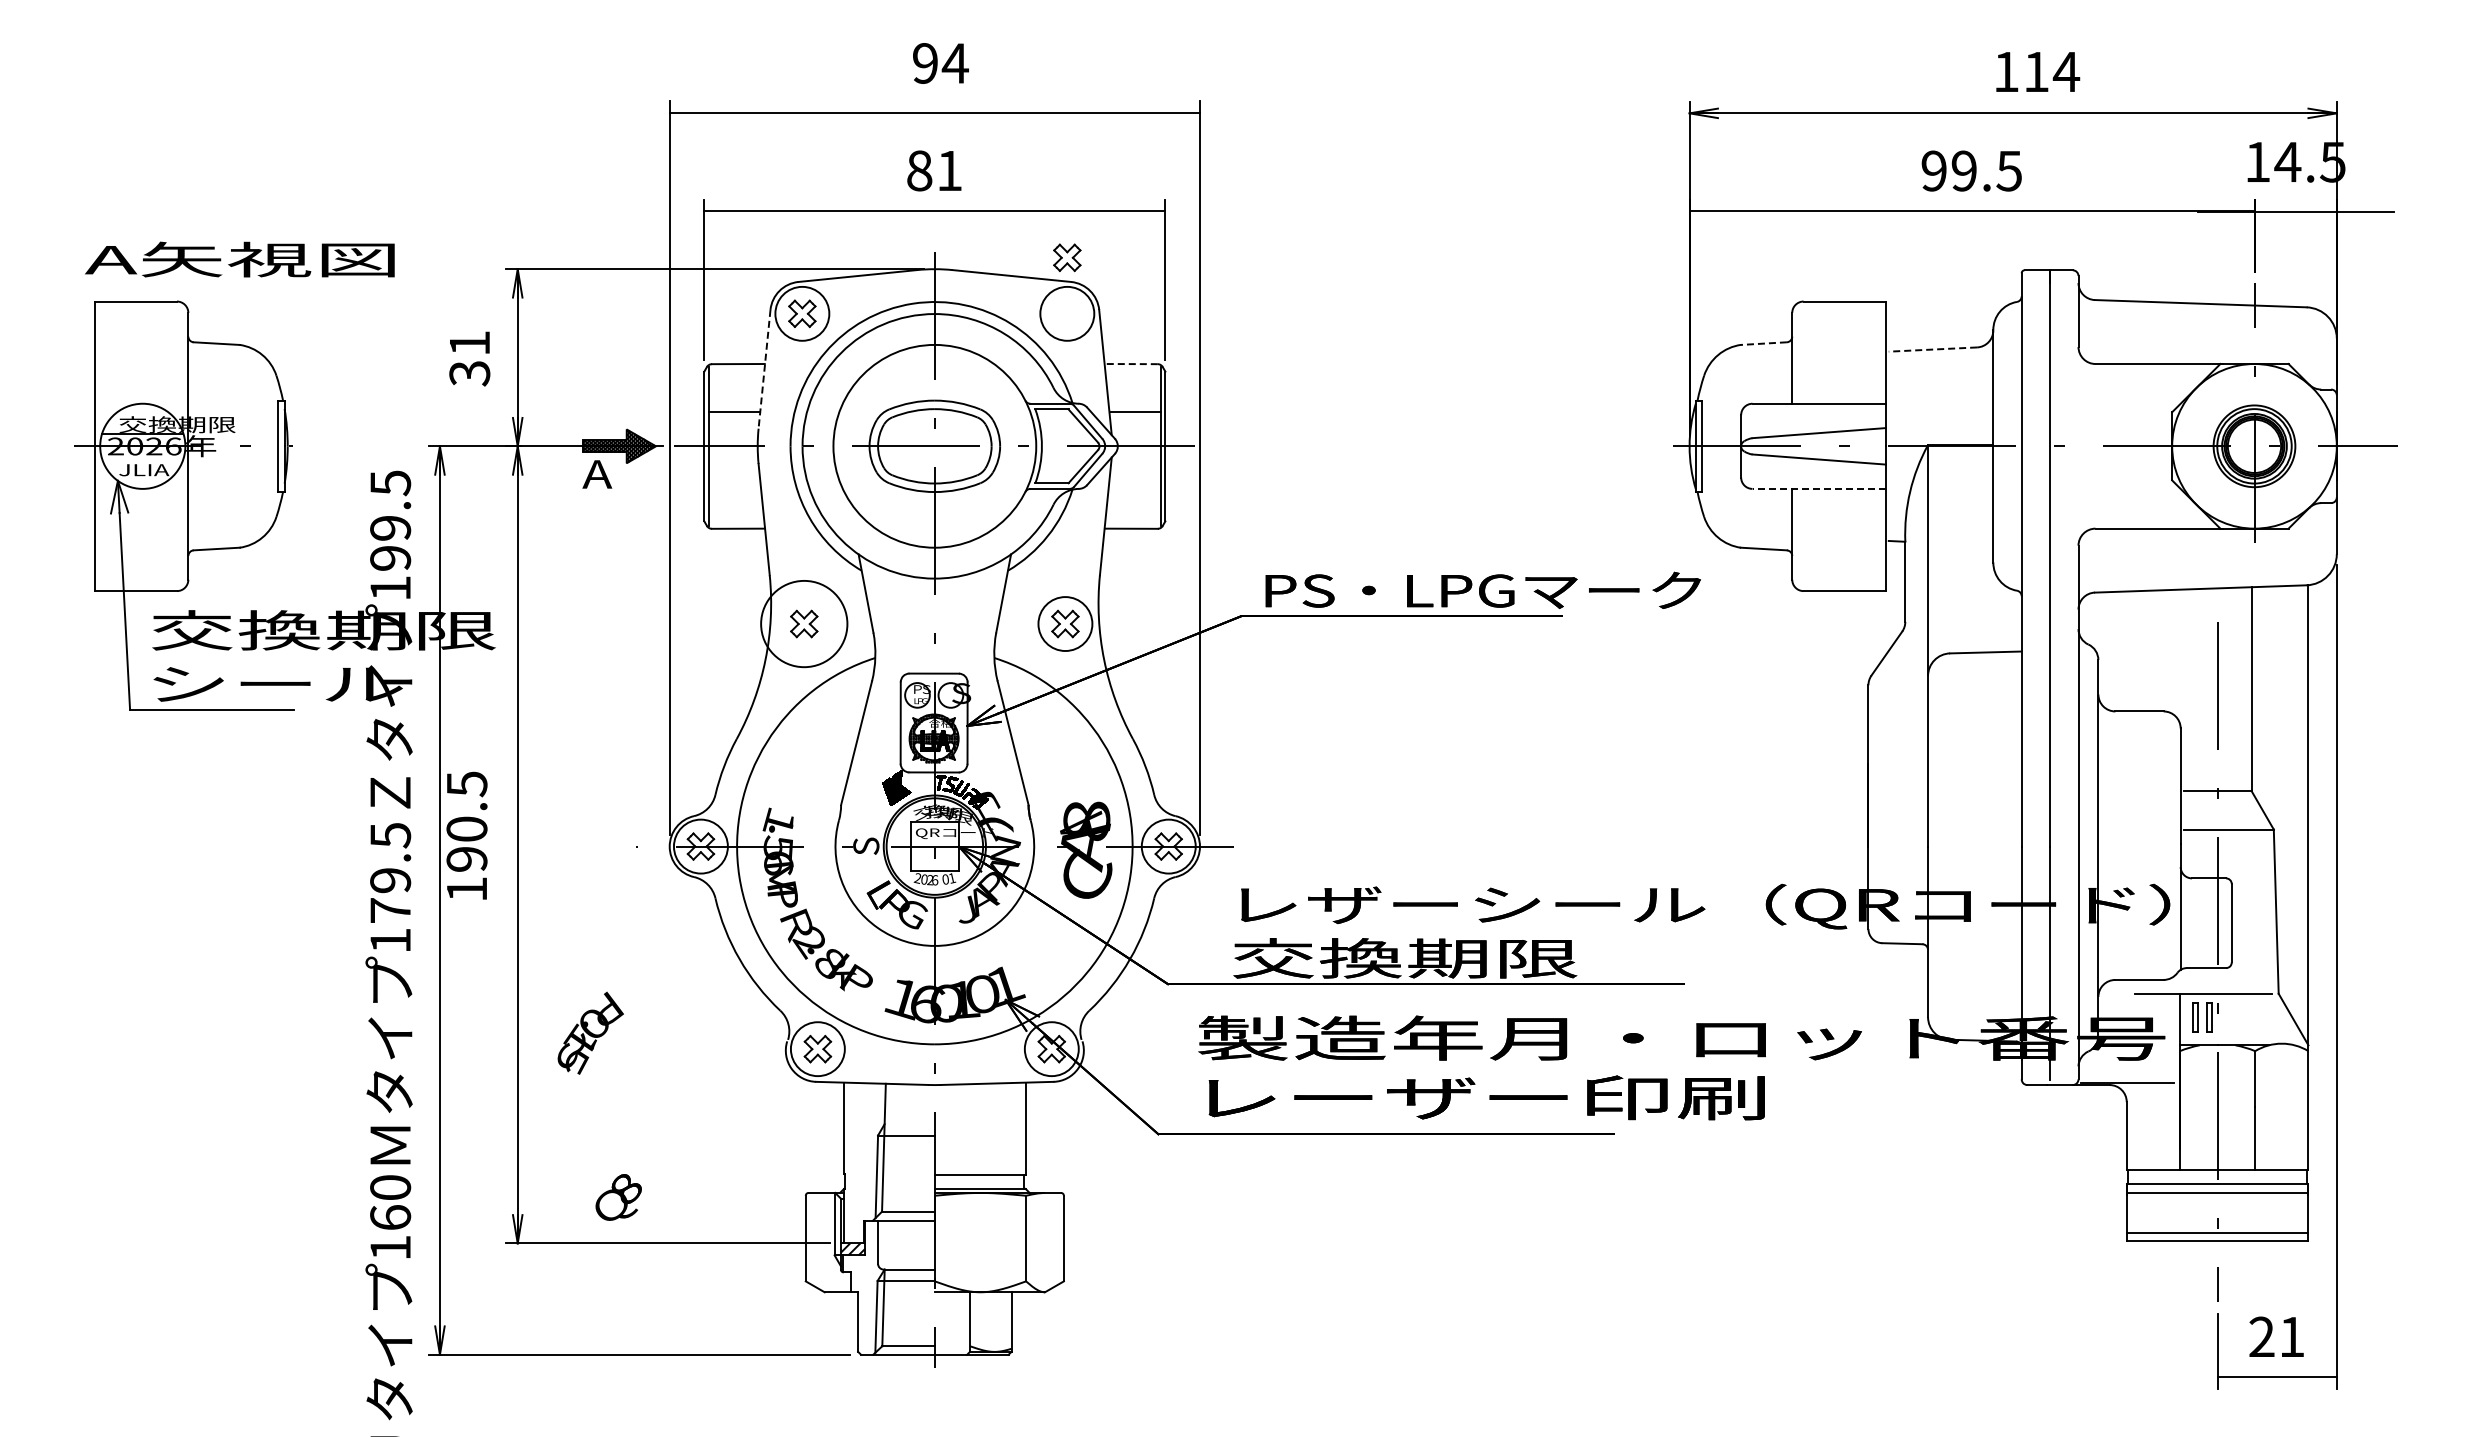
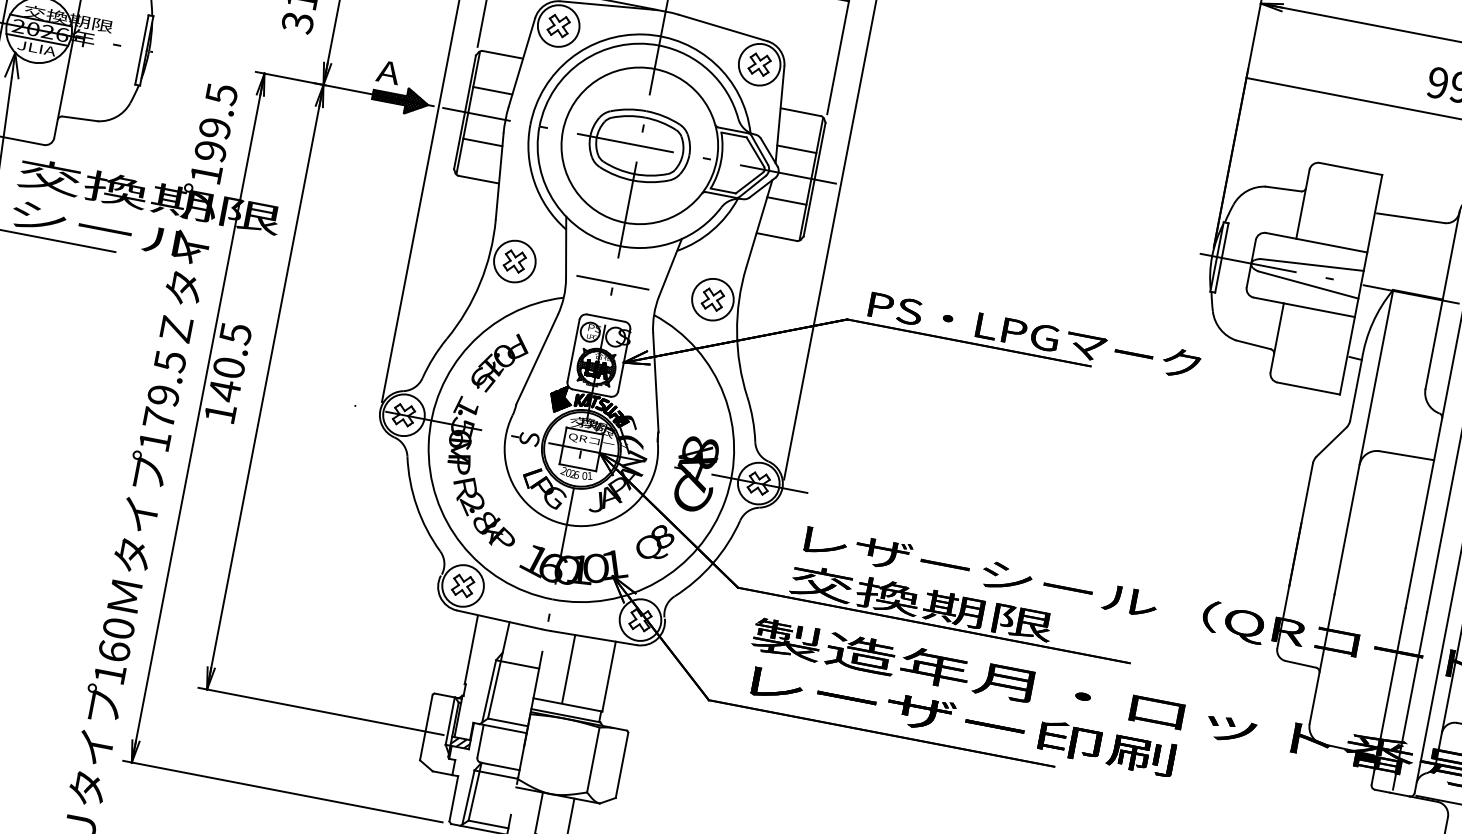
part: (1067, 257) -> (759, 64), moved
line: (1763, 343) -> (1283, 188), dashed -> solid
line: (1932, 349) -> (1410, 218), dashed -> solid
line: (1130, 364) -> (800, 112), dashed -> solid
line: (764, 369) -> (521, 62), dashed -> solid
line: (142, 459) -> (37, 40), added
text: (597, 474) -> (388, 72), moved
line: (734, 480) -> (482, 142), added
line: (1135, 480) -> (787, 201), added
line: (1819, 488) -> (1304, 307), dashed -> solid
circle: (804, 624) -> (514, 261), size x0.62
line: (933, 626) -> (612, 282), added
hatch: (924, 783) -> (582, 400), added
text: (466, 859) -> (224, 390), 190.5 -> 140.5
text: (590, 1032) -> (500, 362), moved
line: (972, 1128) -> (568, 668), added
text: (618, 1197) -> (655, 542), moved

